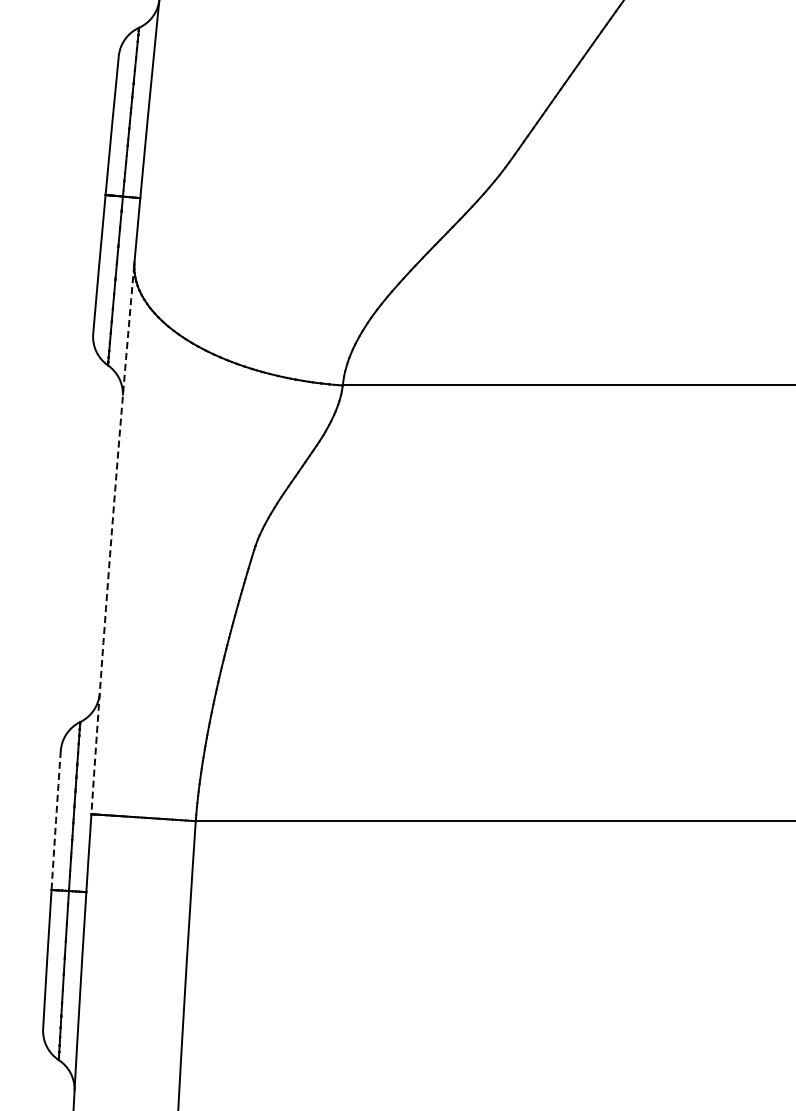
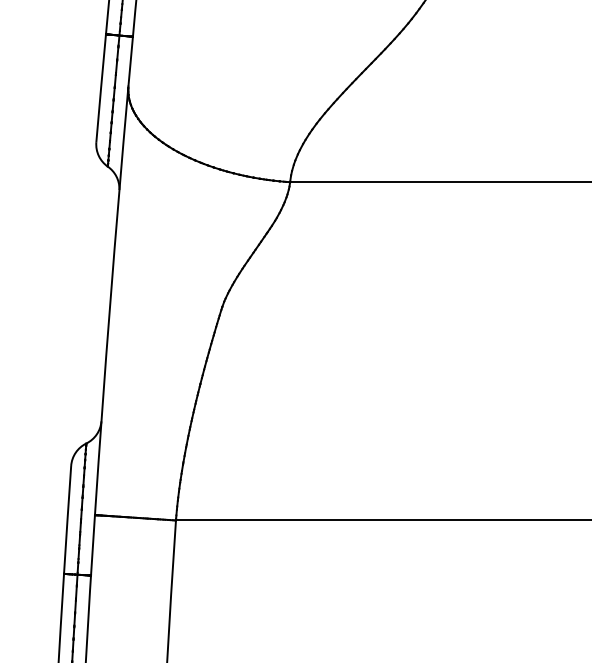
arc: (111, 539) -> (110, 301), dashed -> solid
arc: (56, 820) -> (67, 519), dashed -> solid

